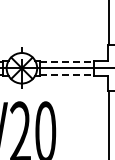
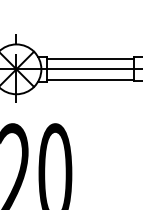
line: (67, 61) -> (90, 58), dashed -> solid
line: (67, 74) -> (90, 79), dashed -> solid

